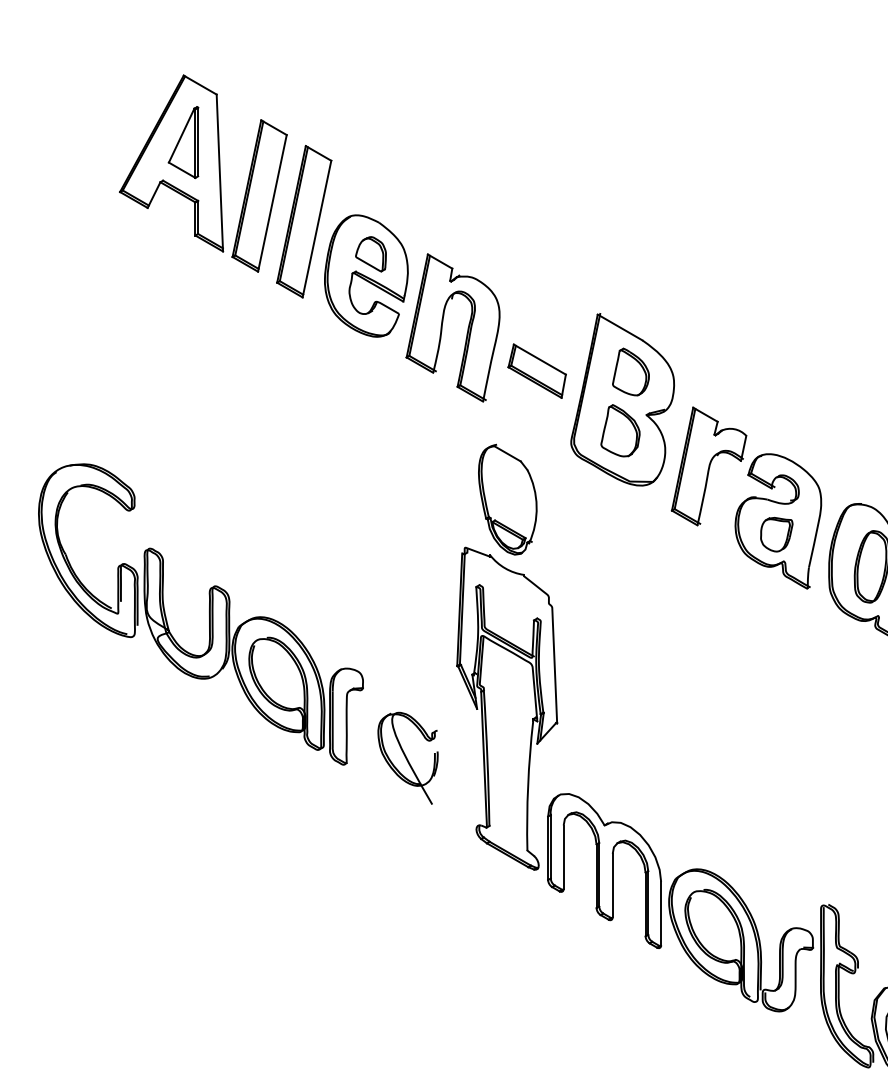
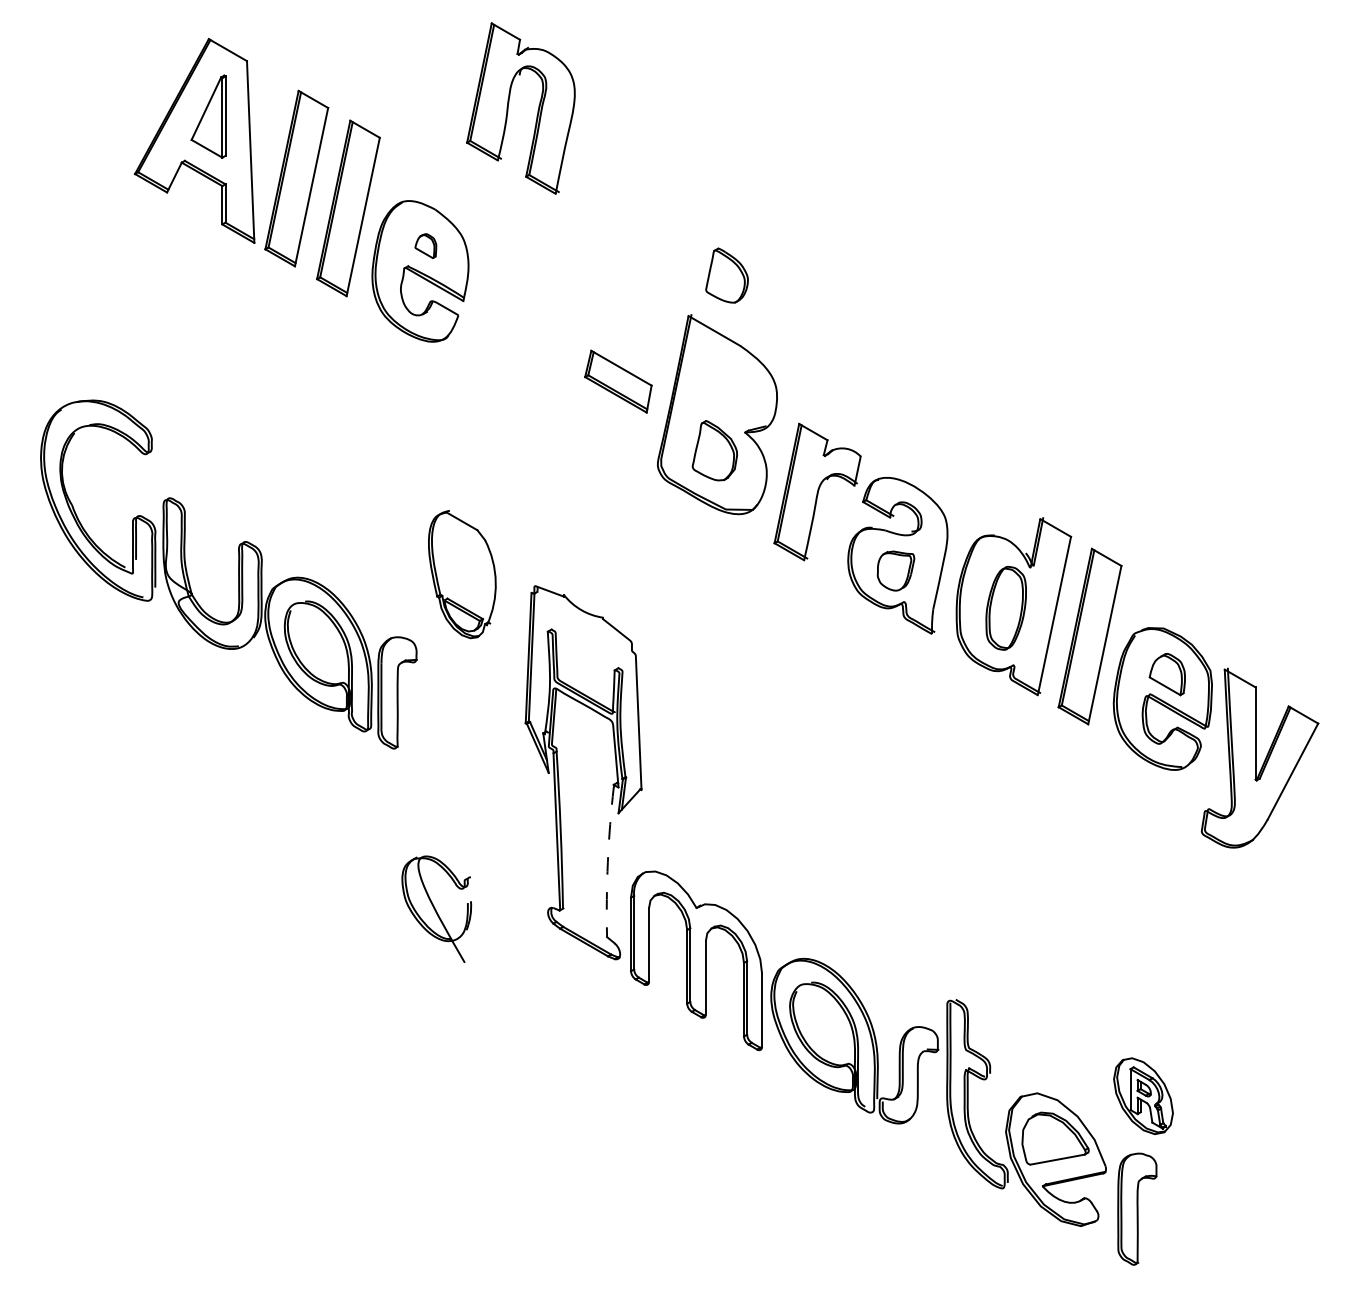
part: (370, 253) -> (425, 245), size x0.6
part: (442, 327) -> (508, 108), moved
part: (630, 371) -> (726, 275), moved
part: (507, 499) -> (462, 574), moved
part: (209, 614) -> (238, 574), moved
part: (407, 757) -> (436, 908), moved
arc: (527, 786) -> (607, 862), solid -> dashed

